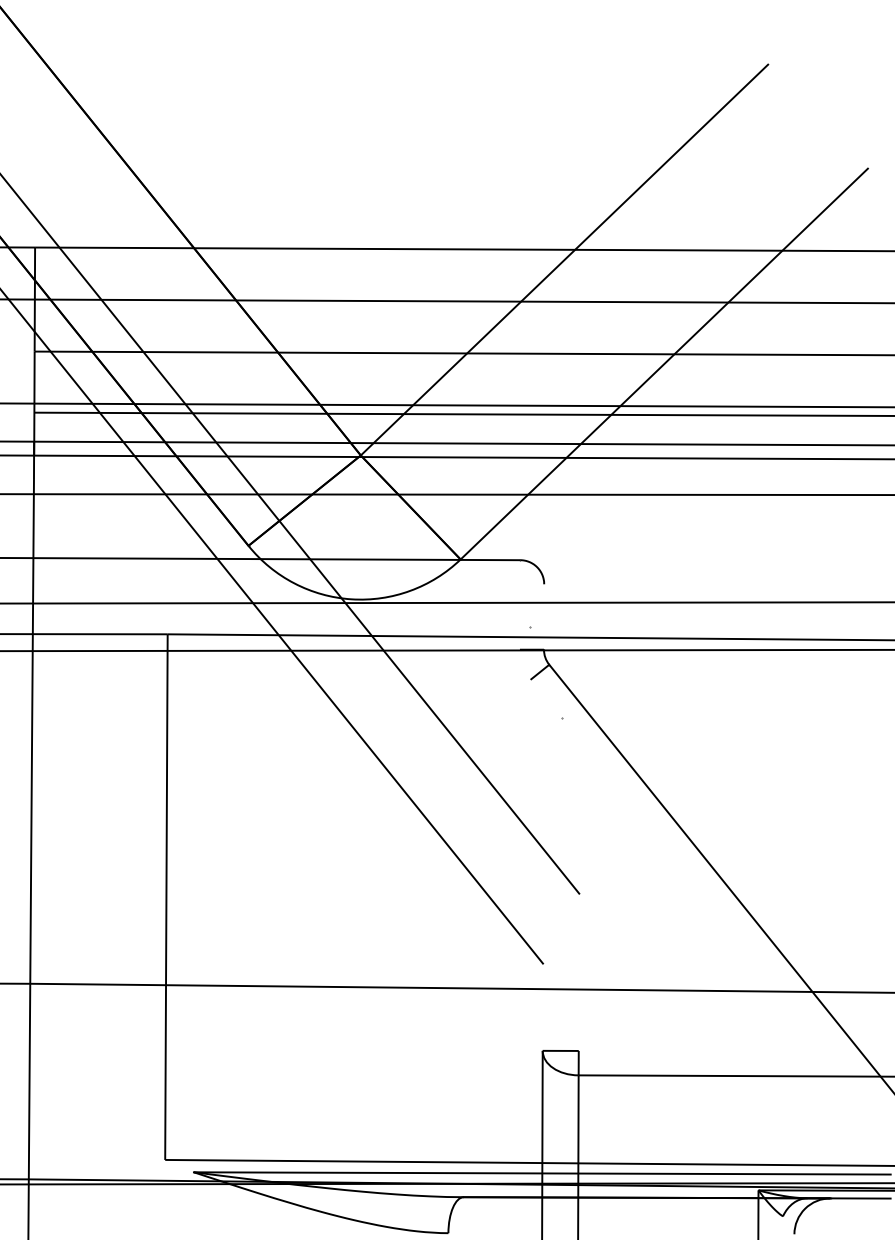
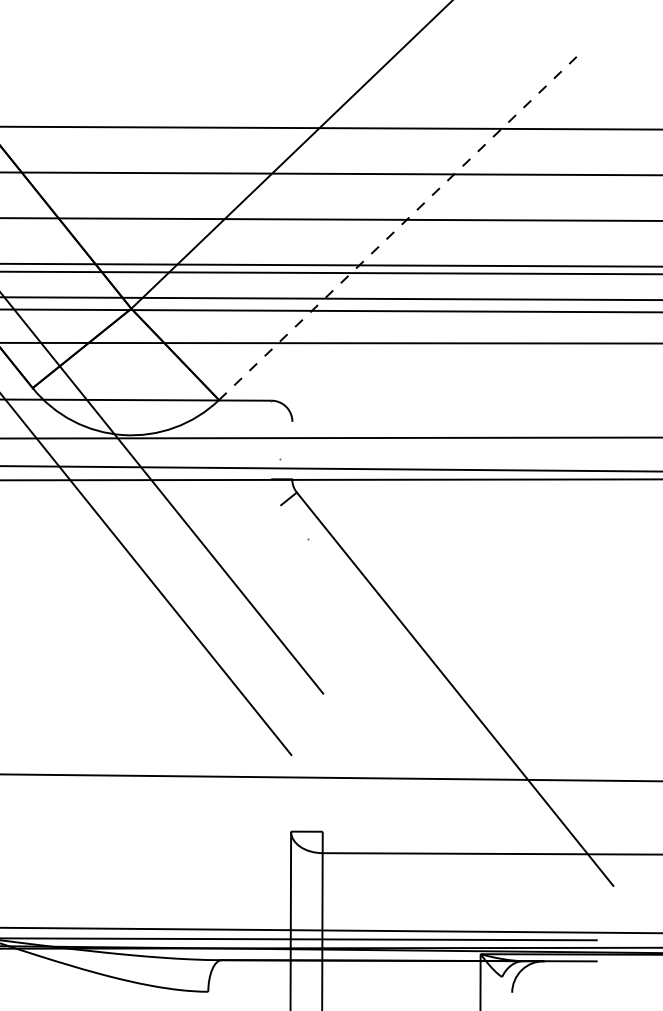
line: (664, 363) -> (398, 227), solid -> dashed

